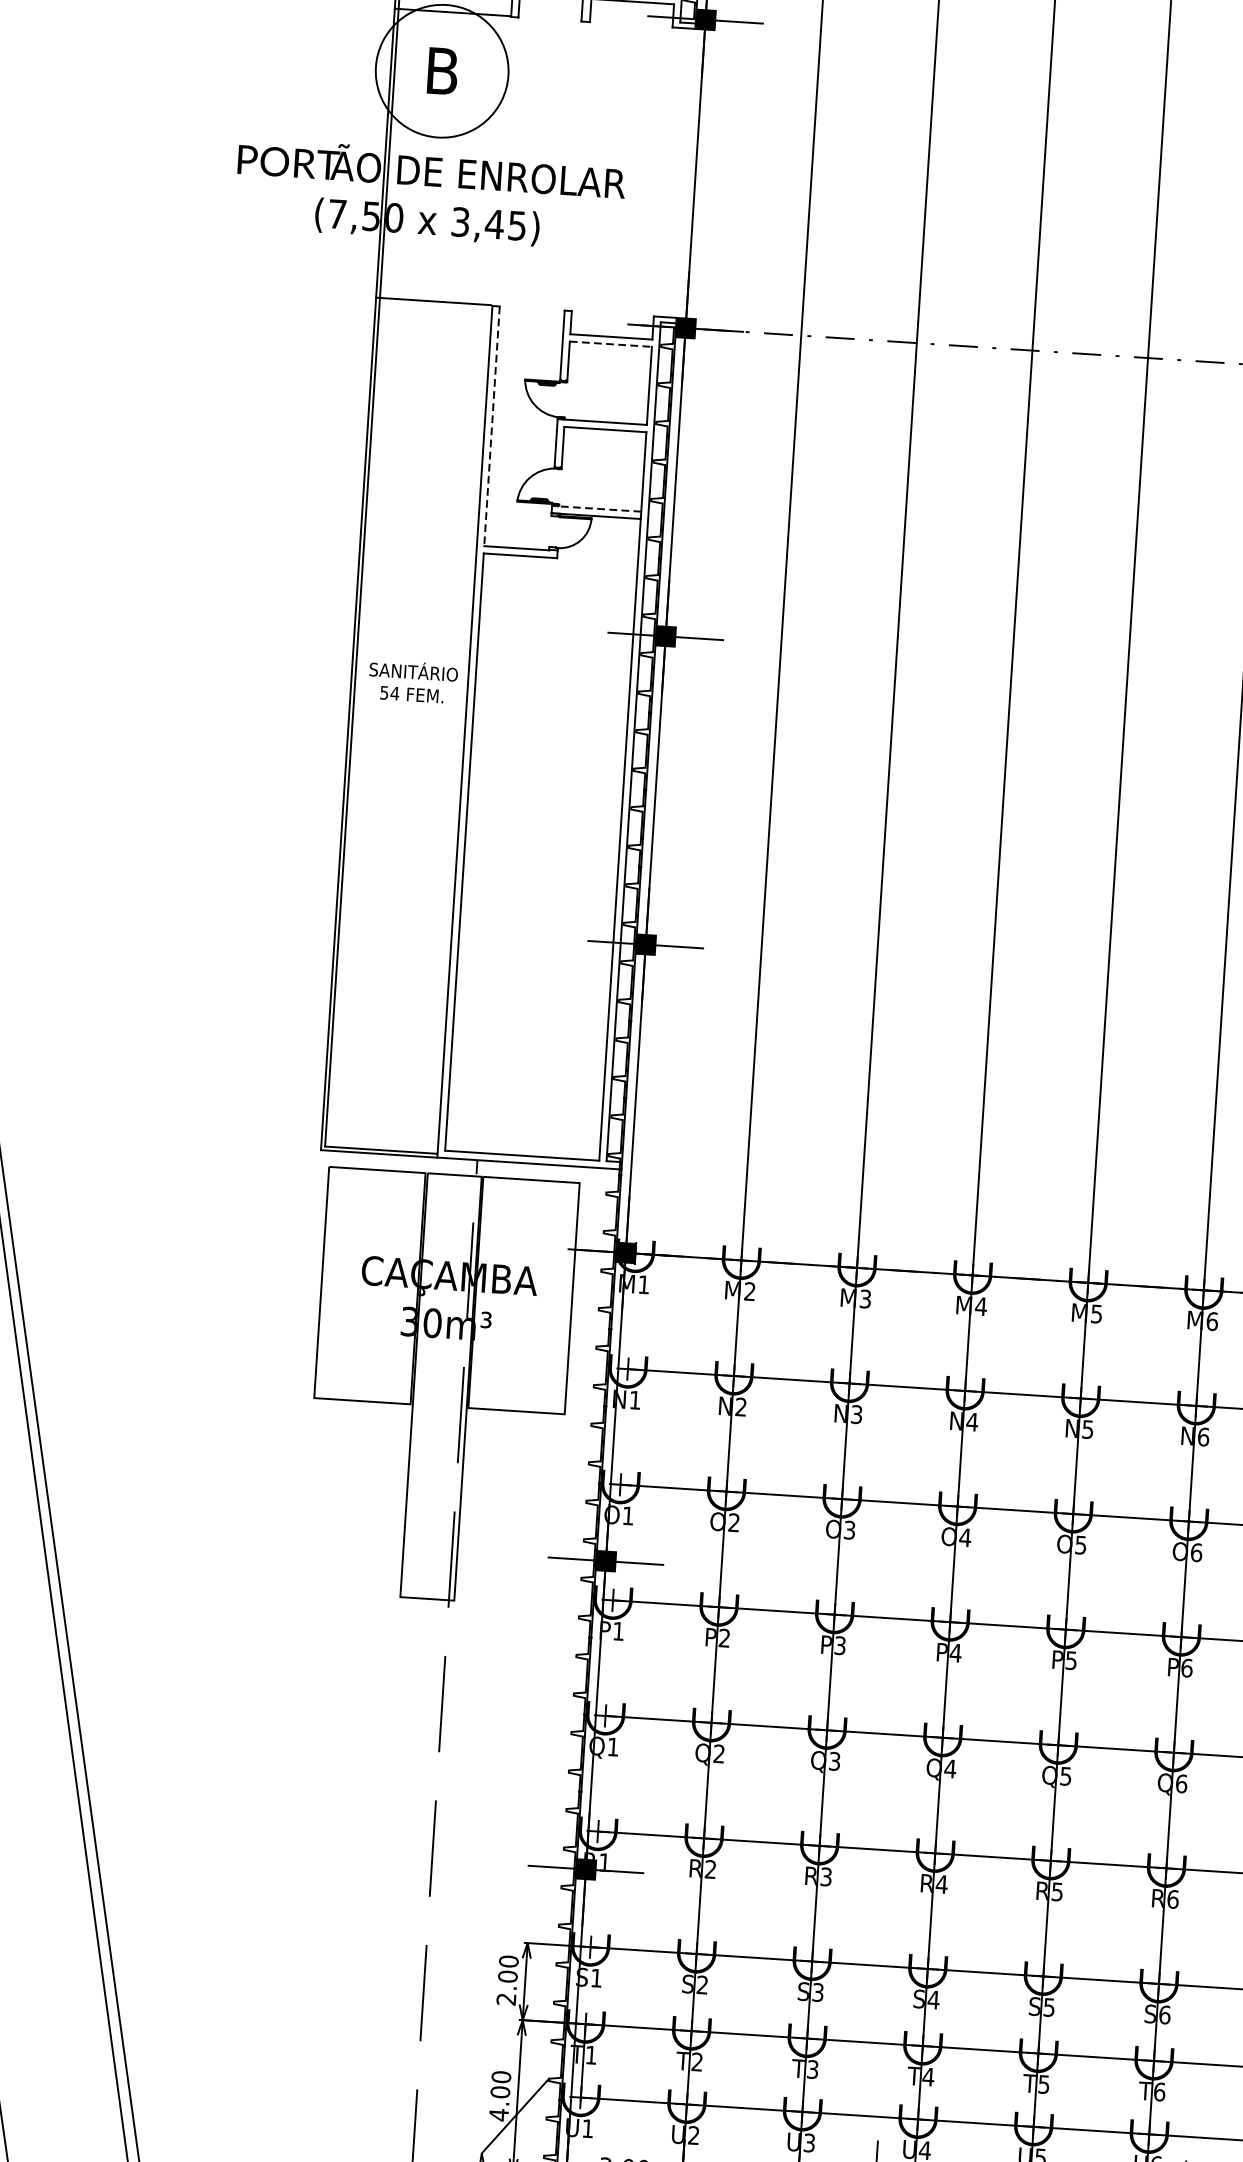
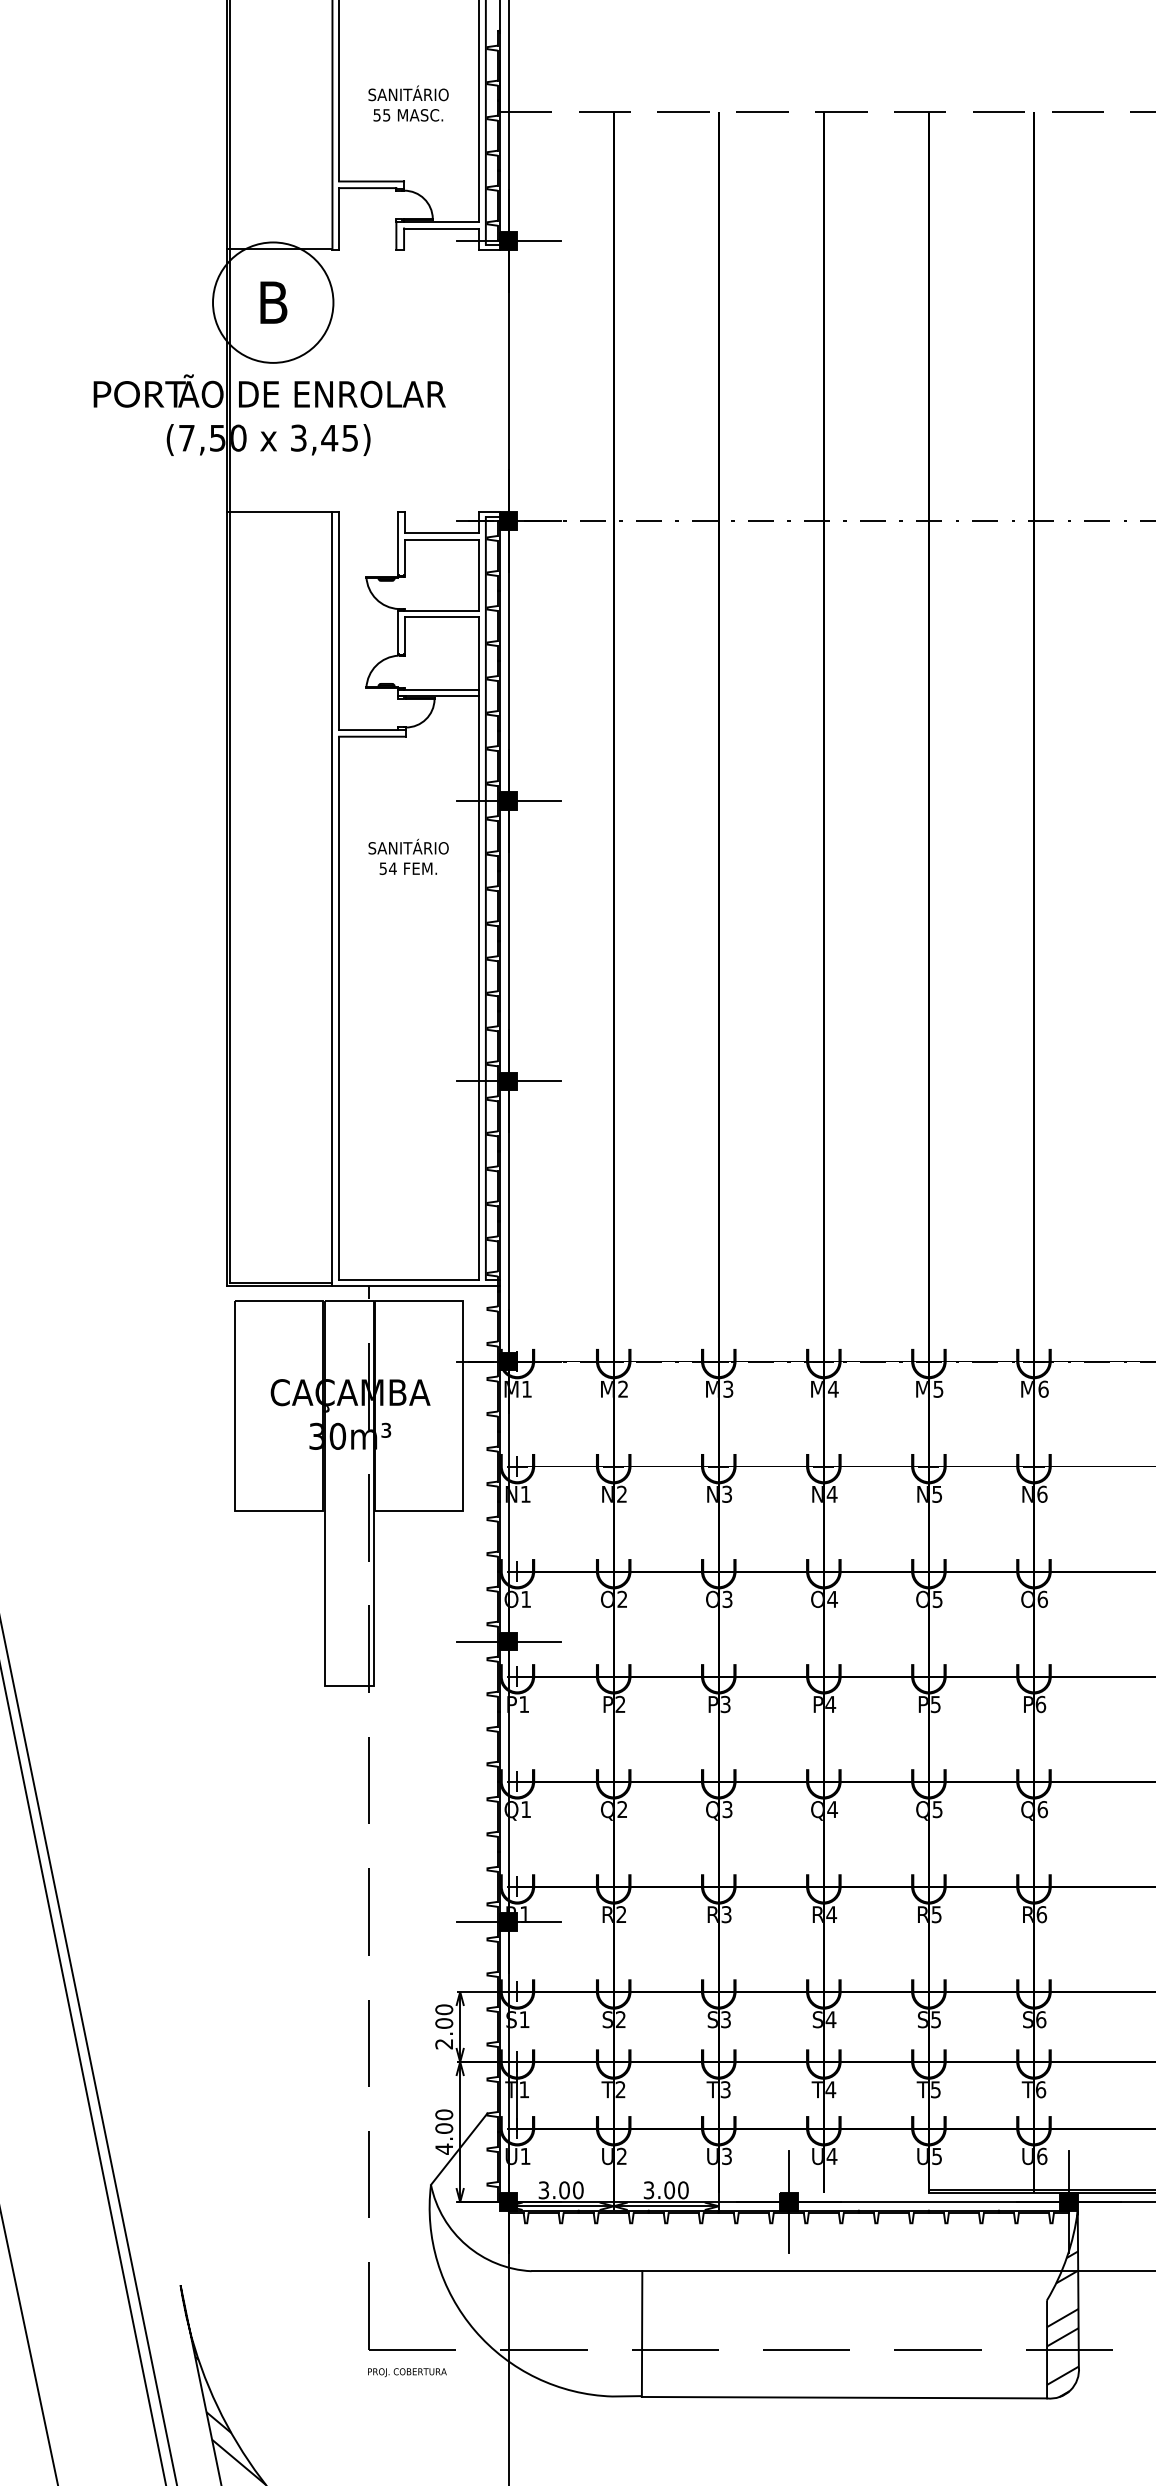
line: (611, 343) -> (442, 539), dashed -> solid
line: (492, 426) -> (339, 621), dashed -> solid
line: (596, 508) -> (438, 689), dashed -> solid
text: (412, 681) -> (408, 856), moved

